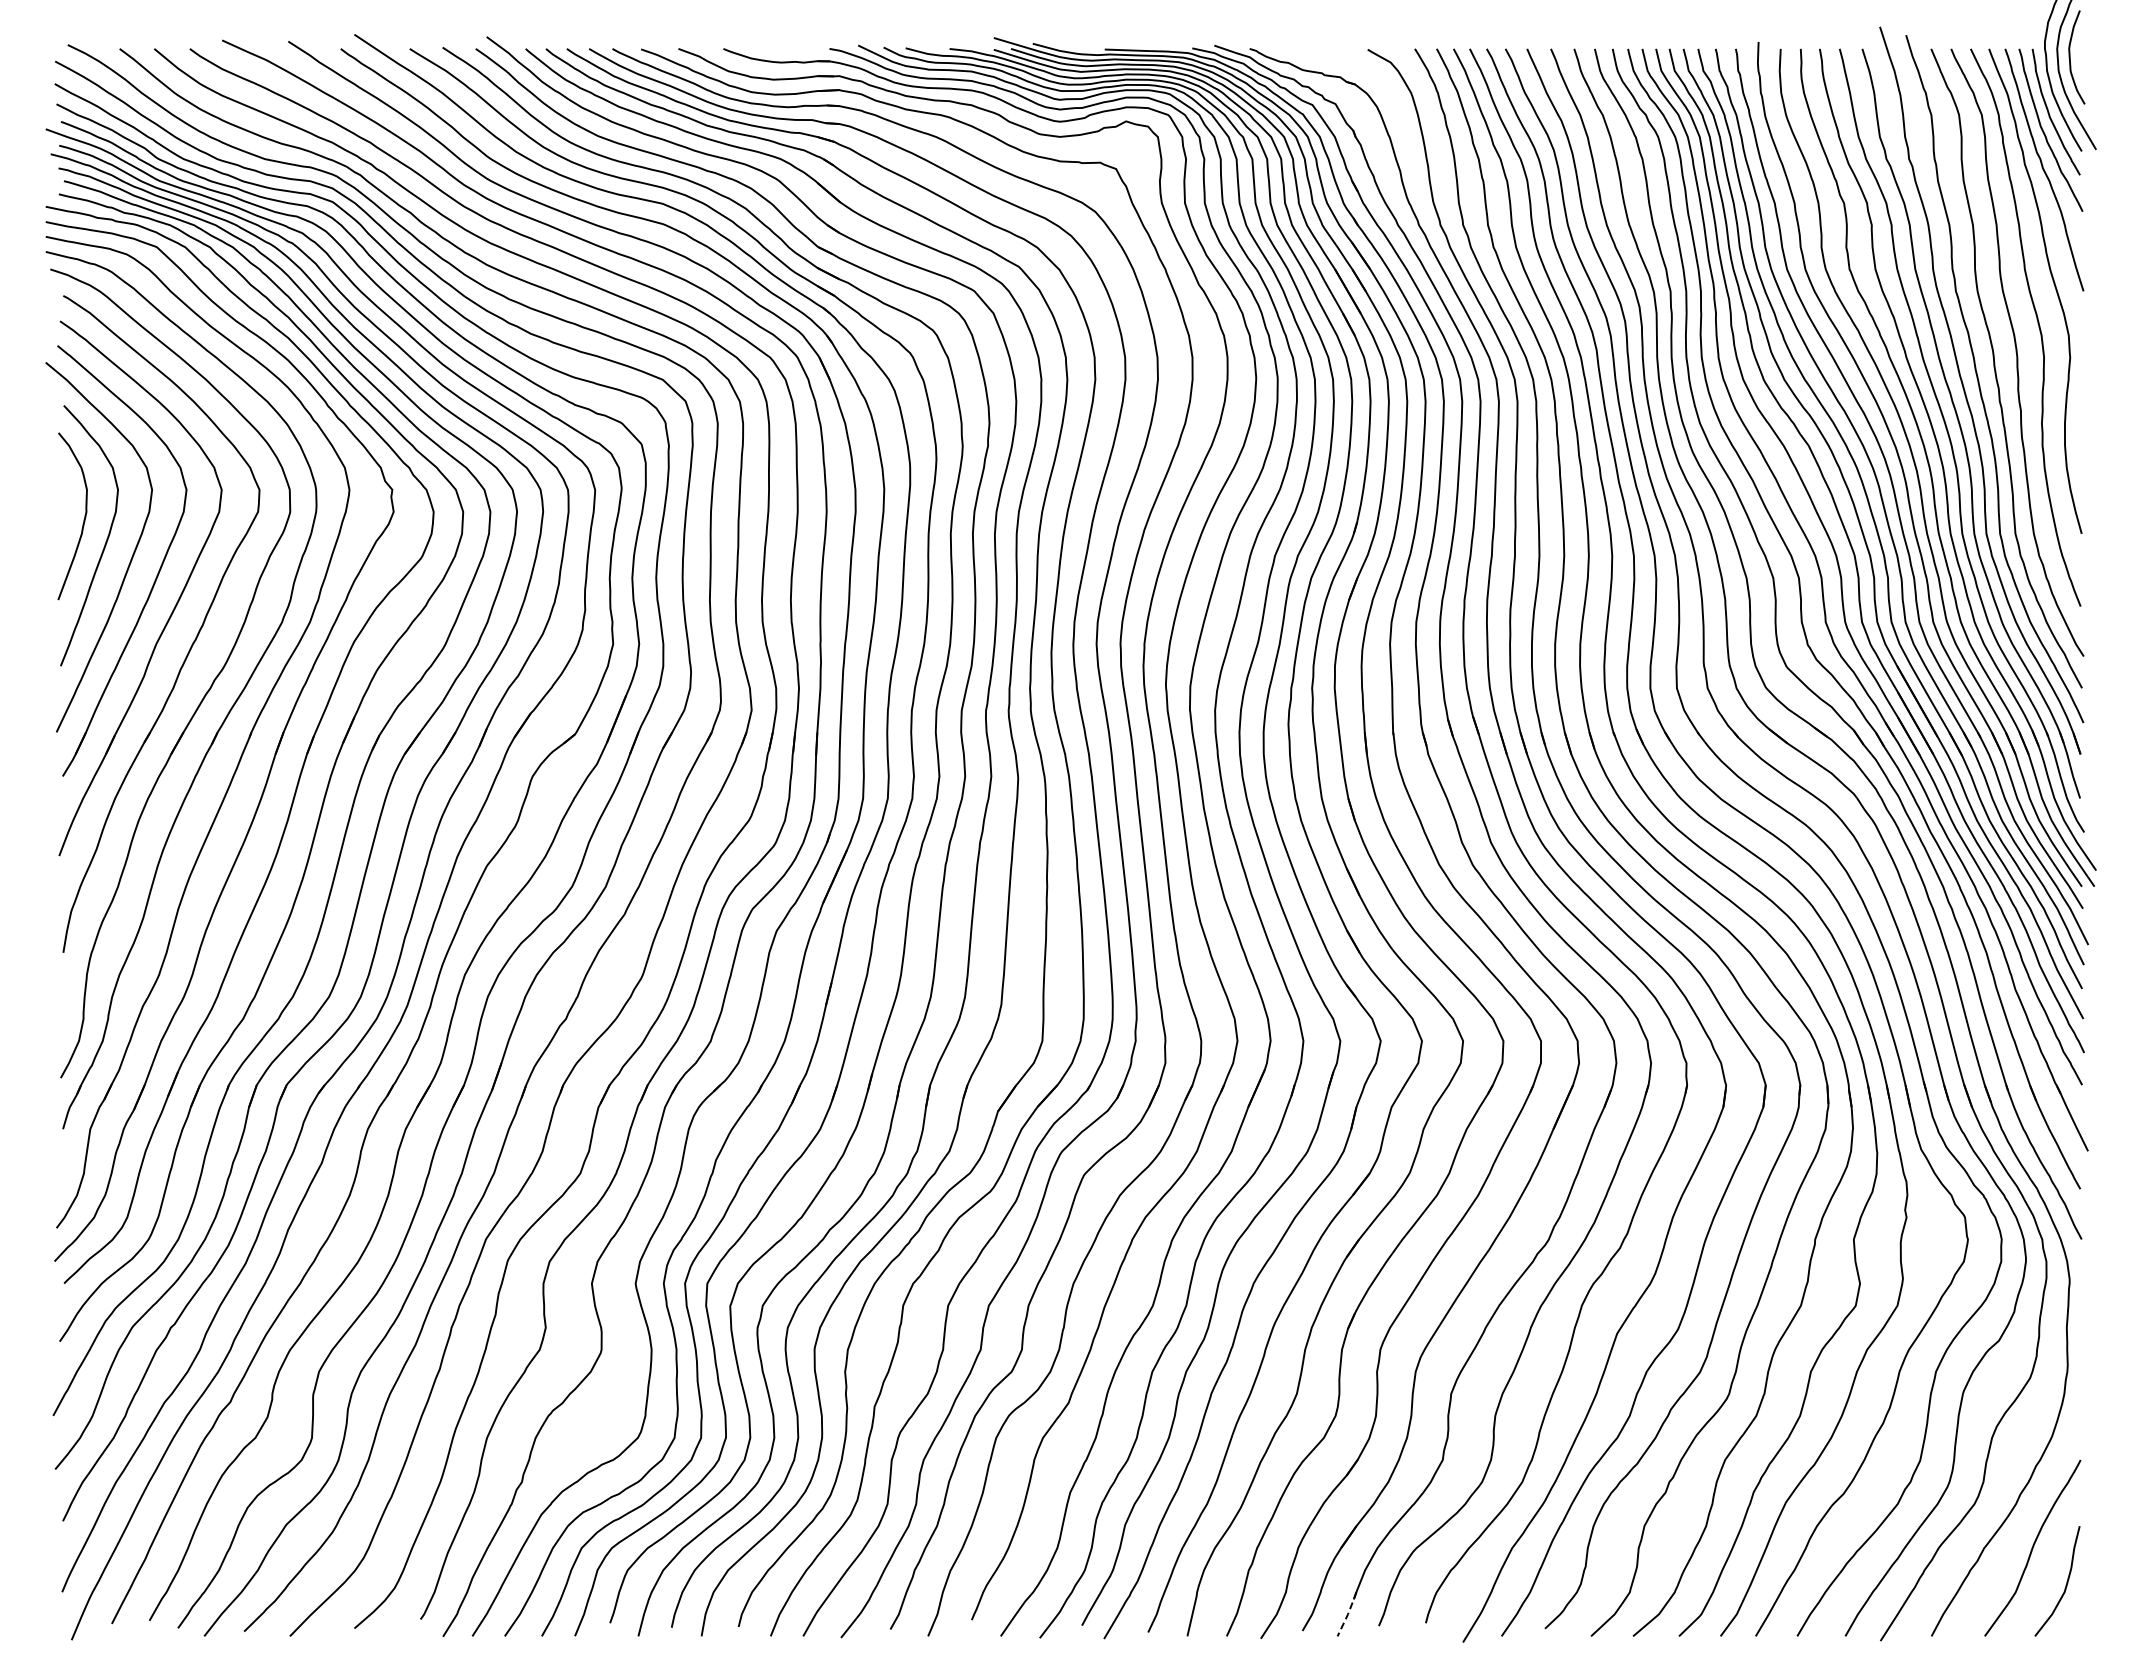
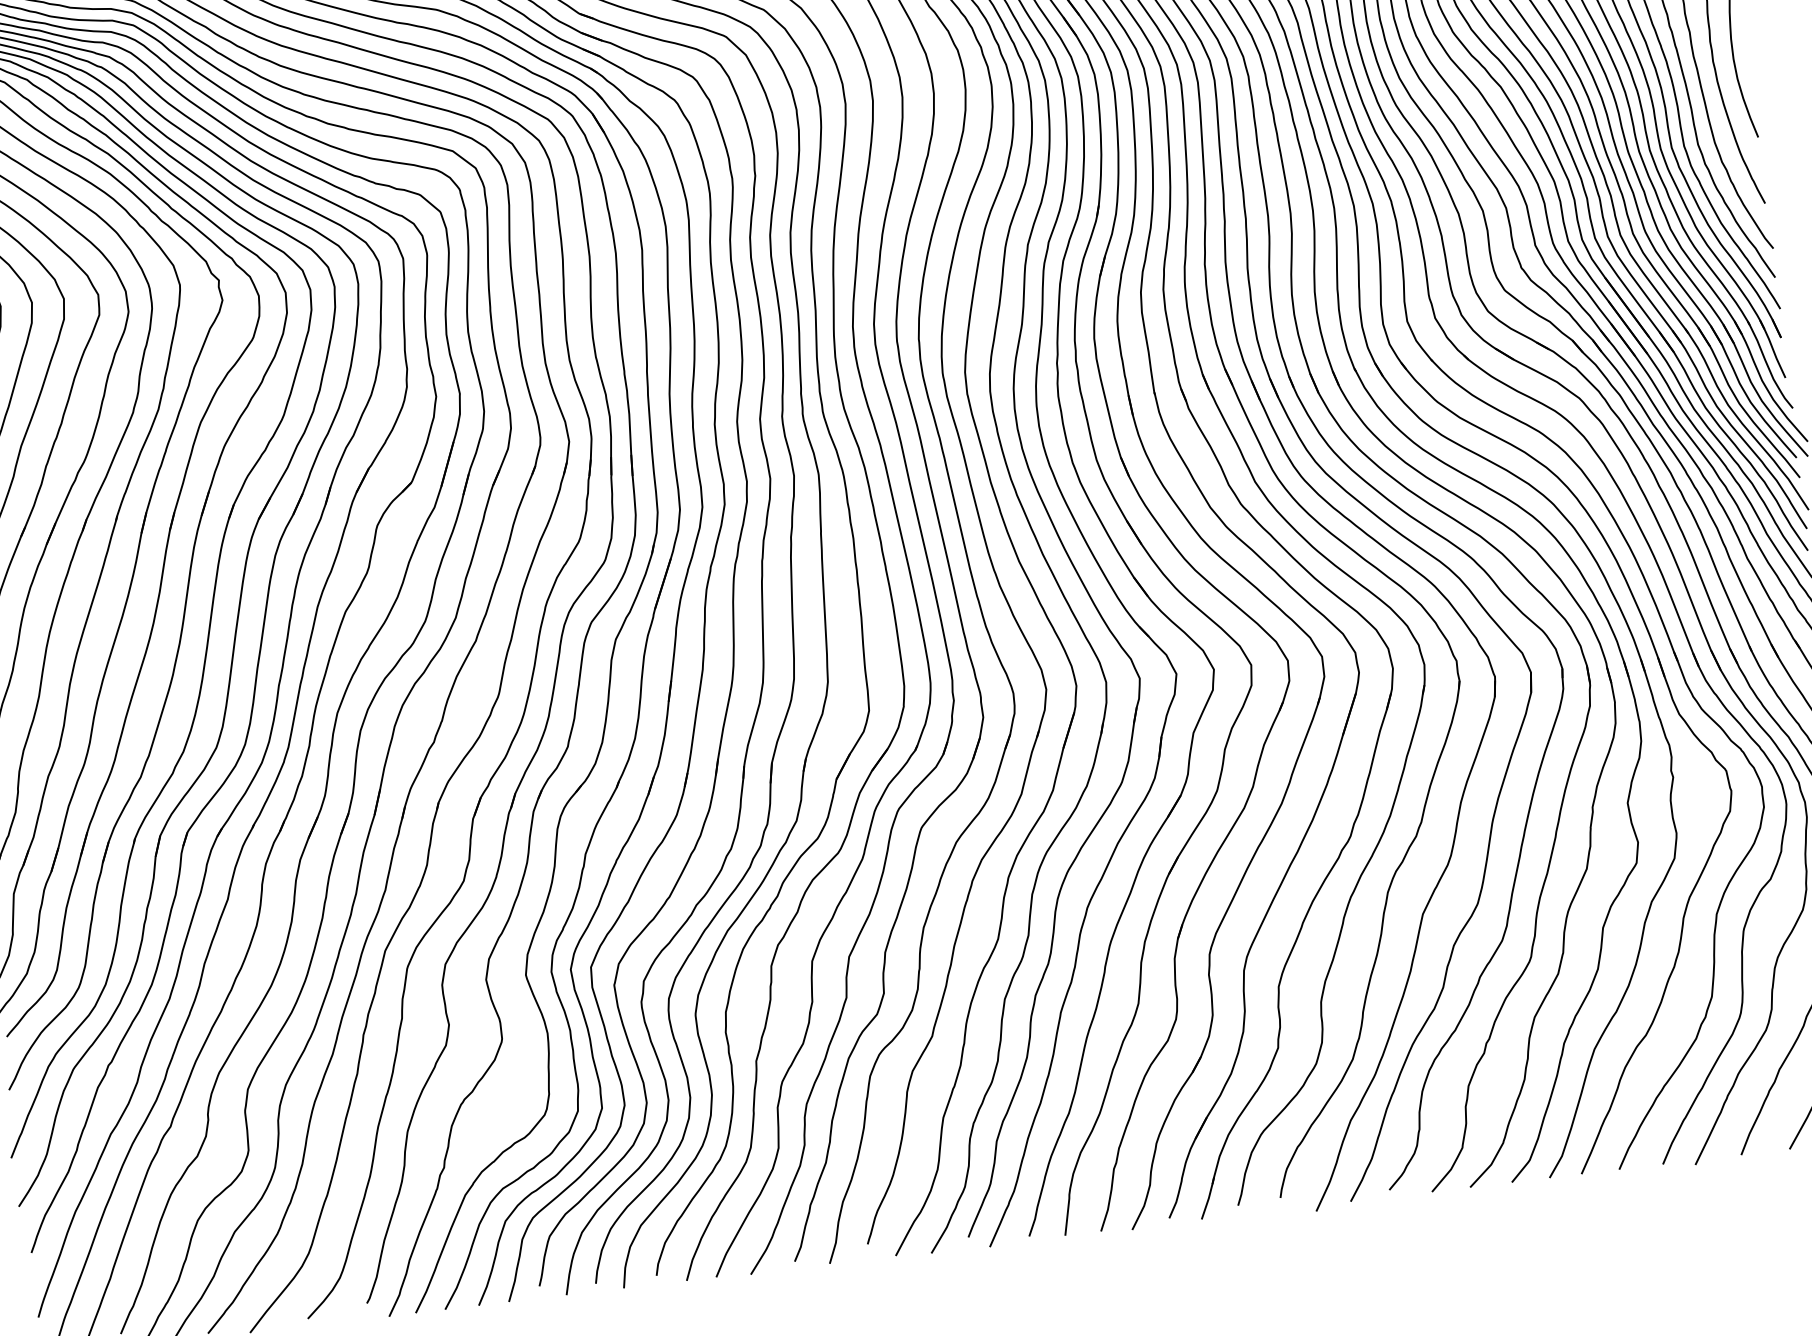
line: (1348, 1614) -> (1209, 1198), dashed -> solid

